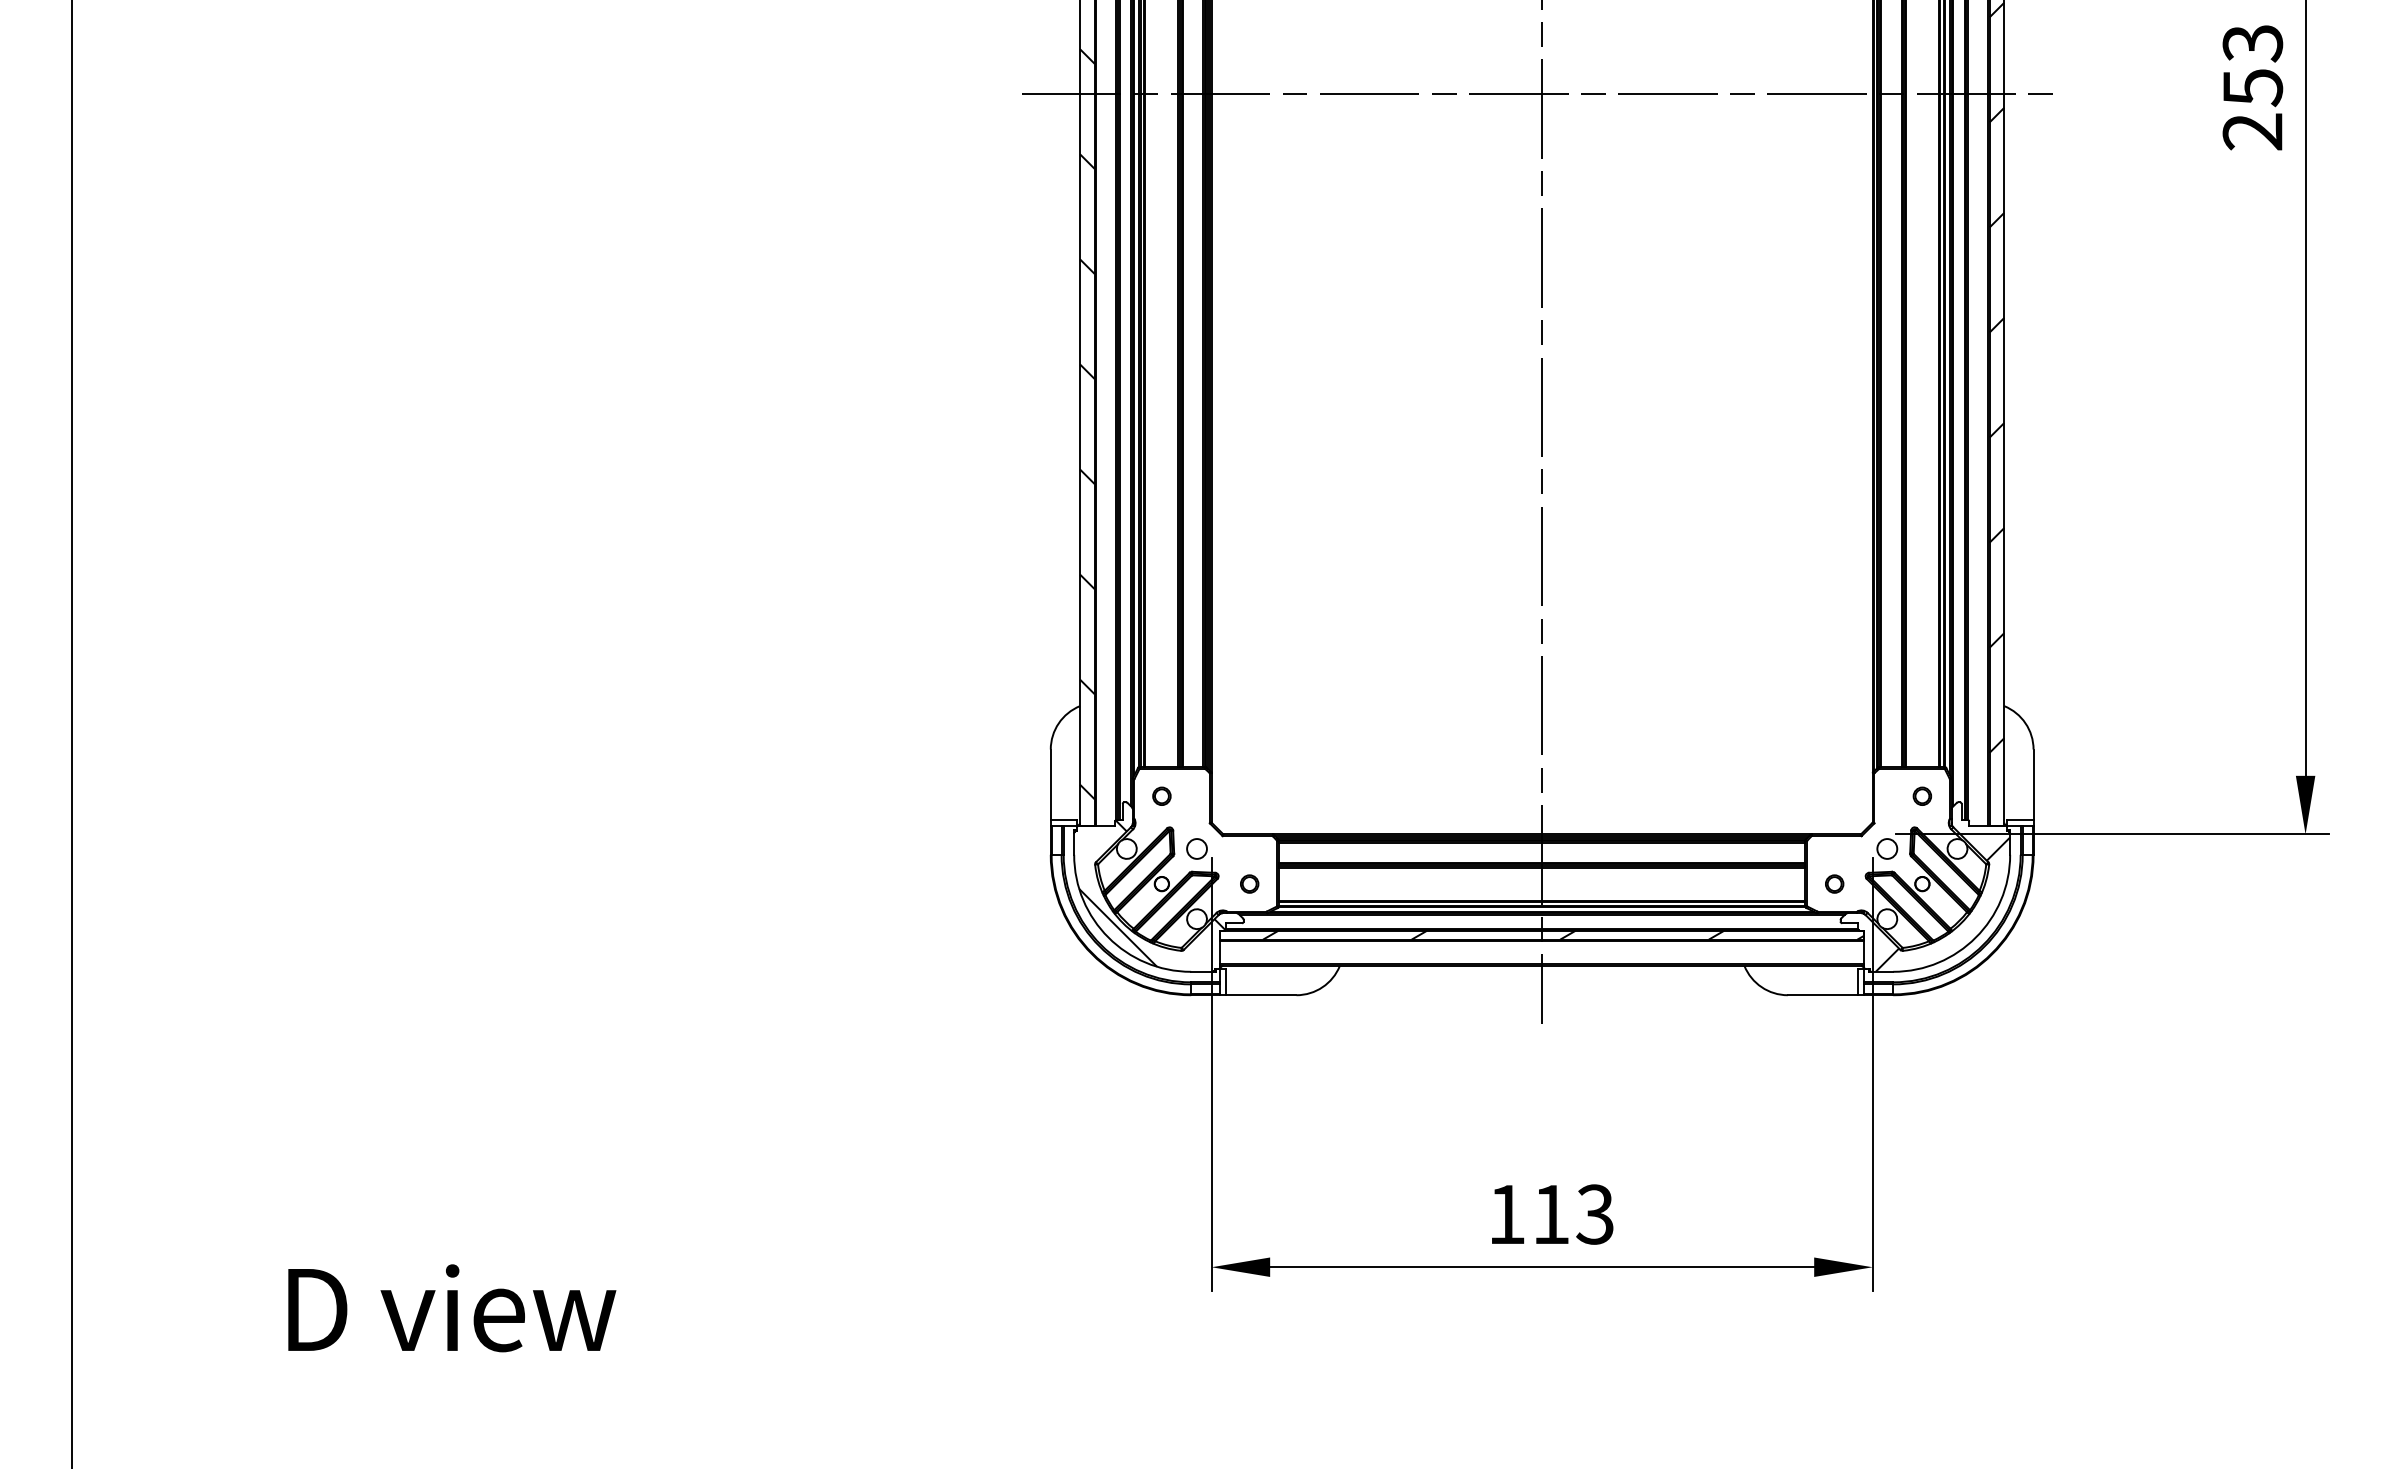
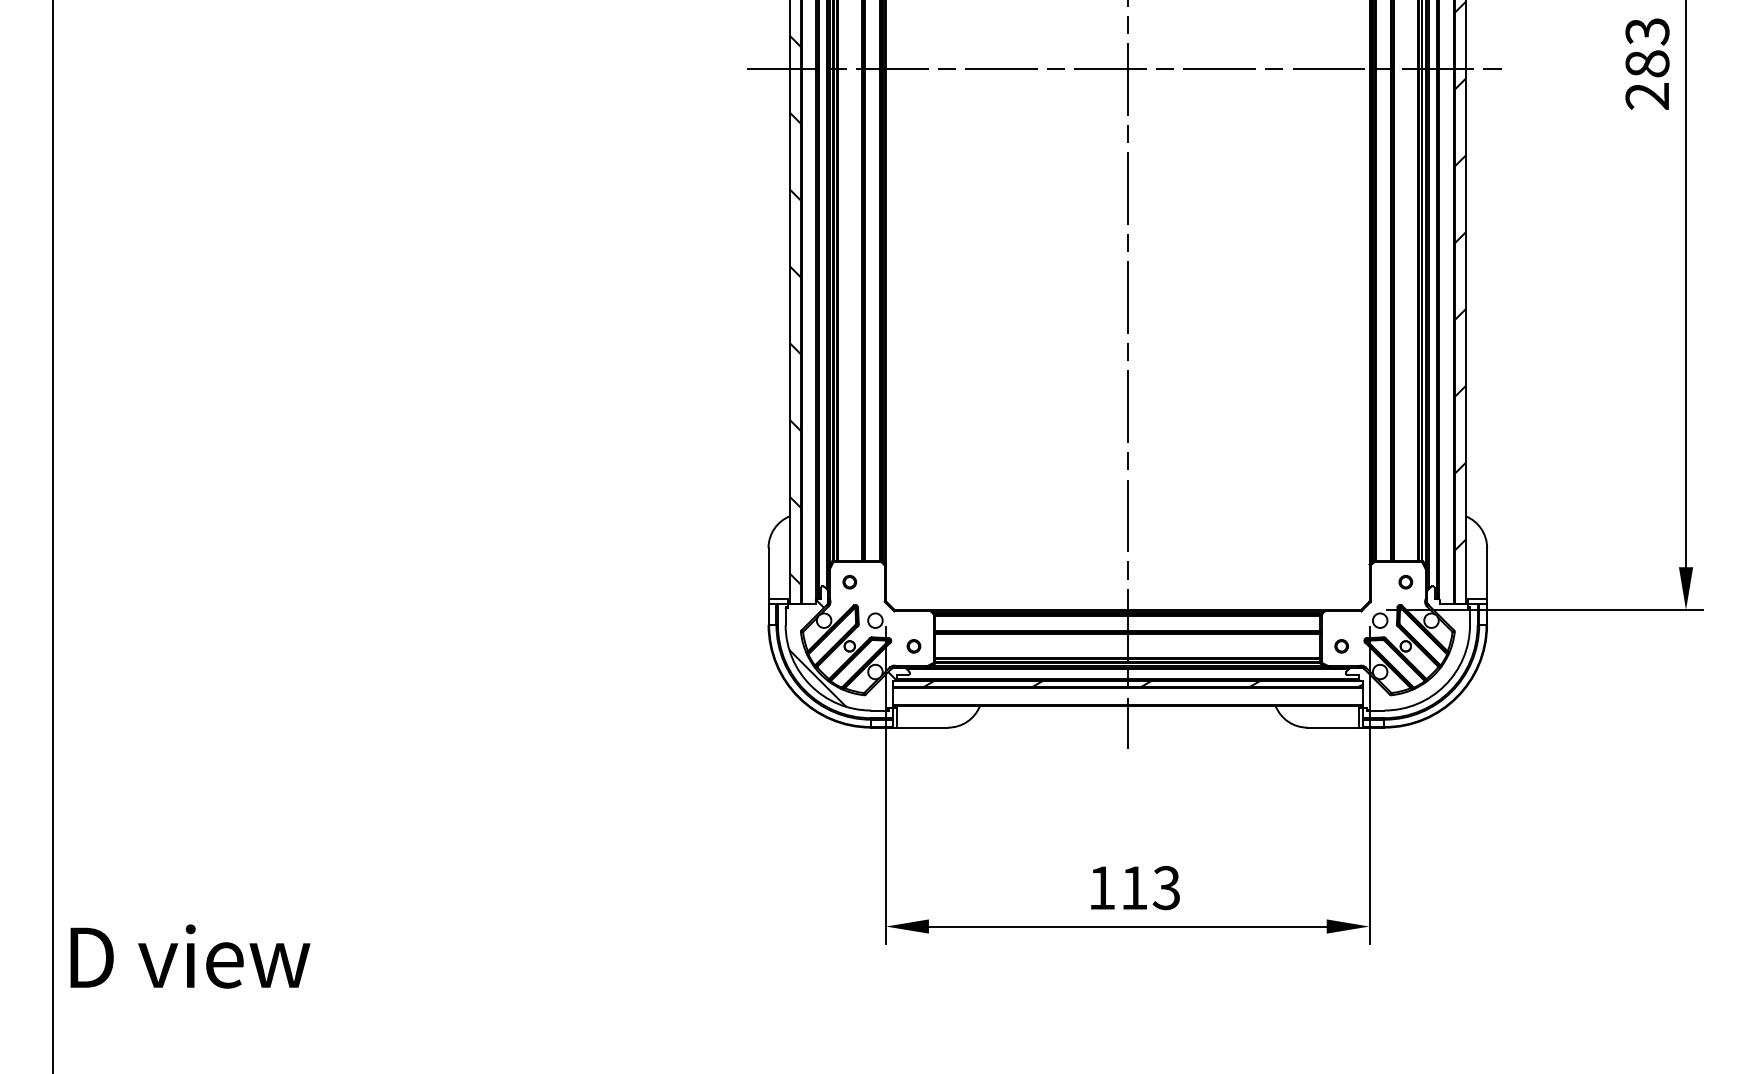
text: (2252, 88) -> (1647, 64), 253 -> 283
hatch: (1942, 904) -> (1420, 661), removed
text: (452, 1308) -> (190, 956), moved

